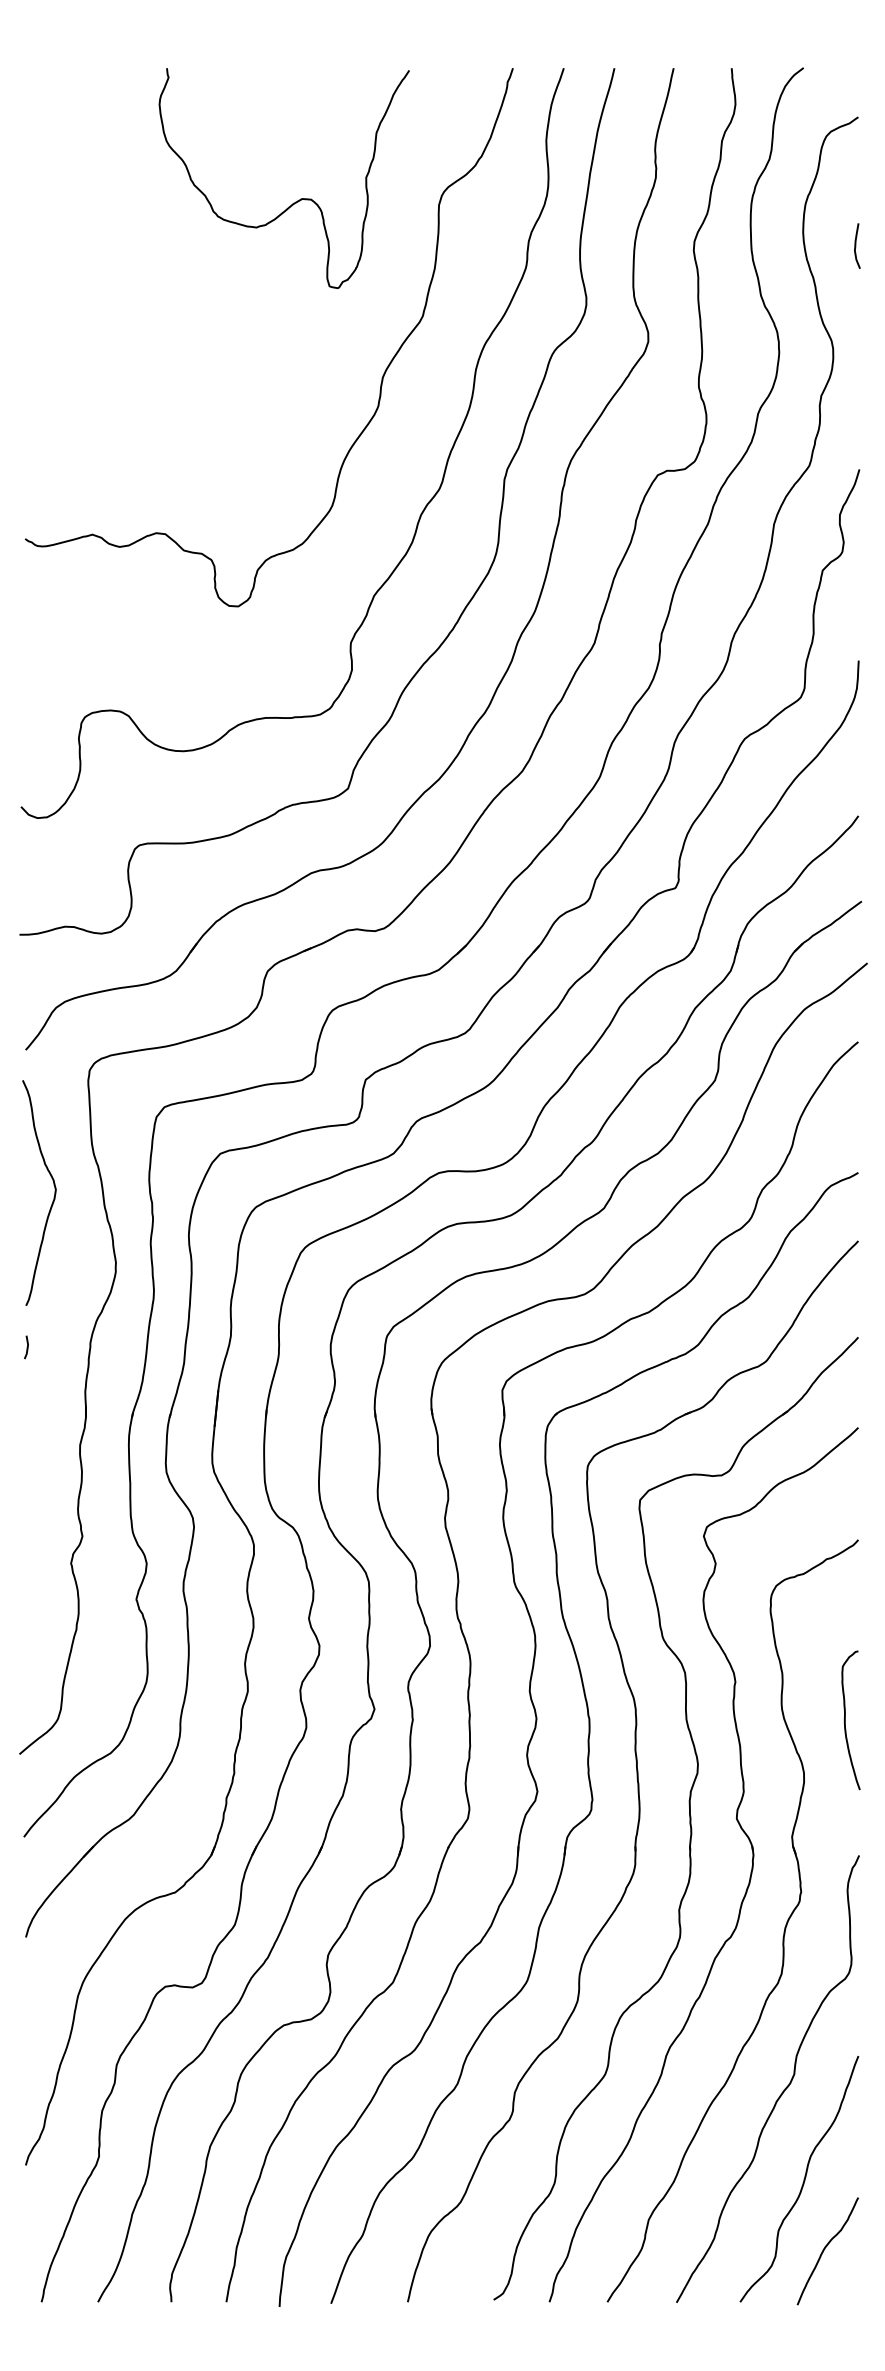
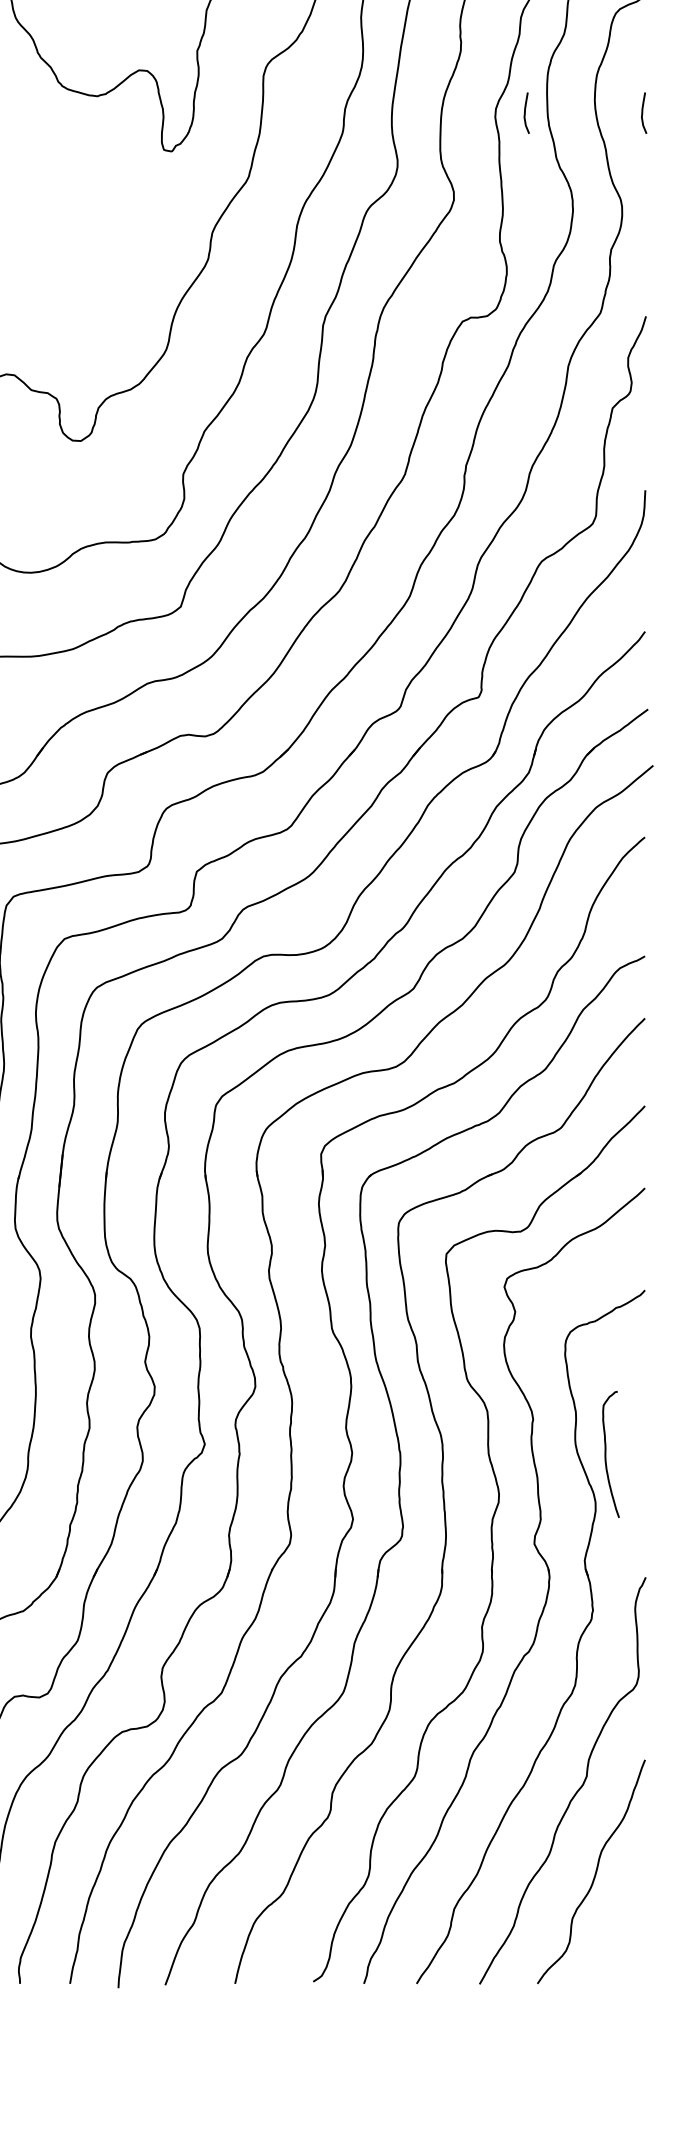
curve: (727, 245) -> (525, 112), added
curve: (845, 1720) -> (606, 1454), moved
curve: (825, 2249) -> (615, 1935), removed

